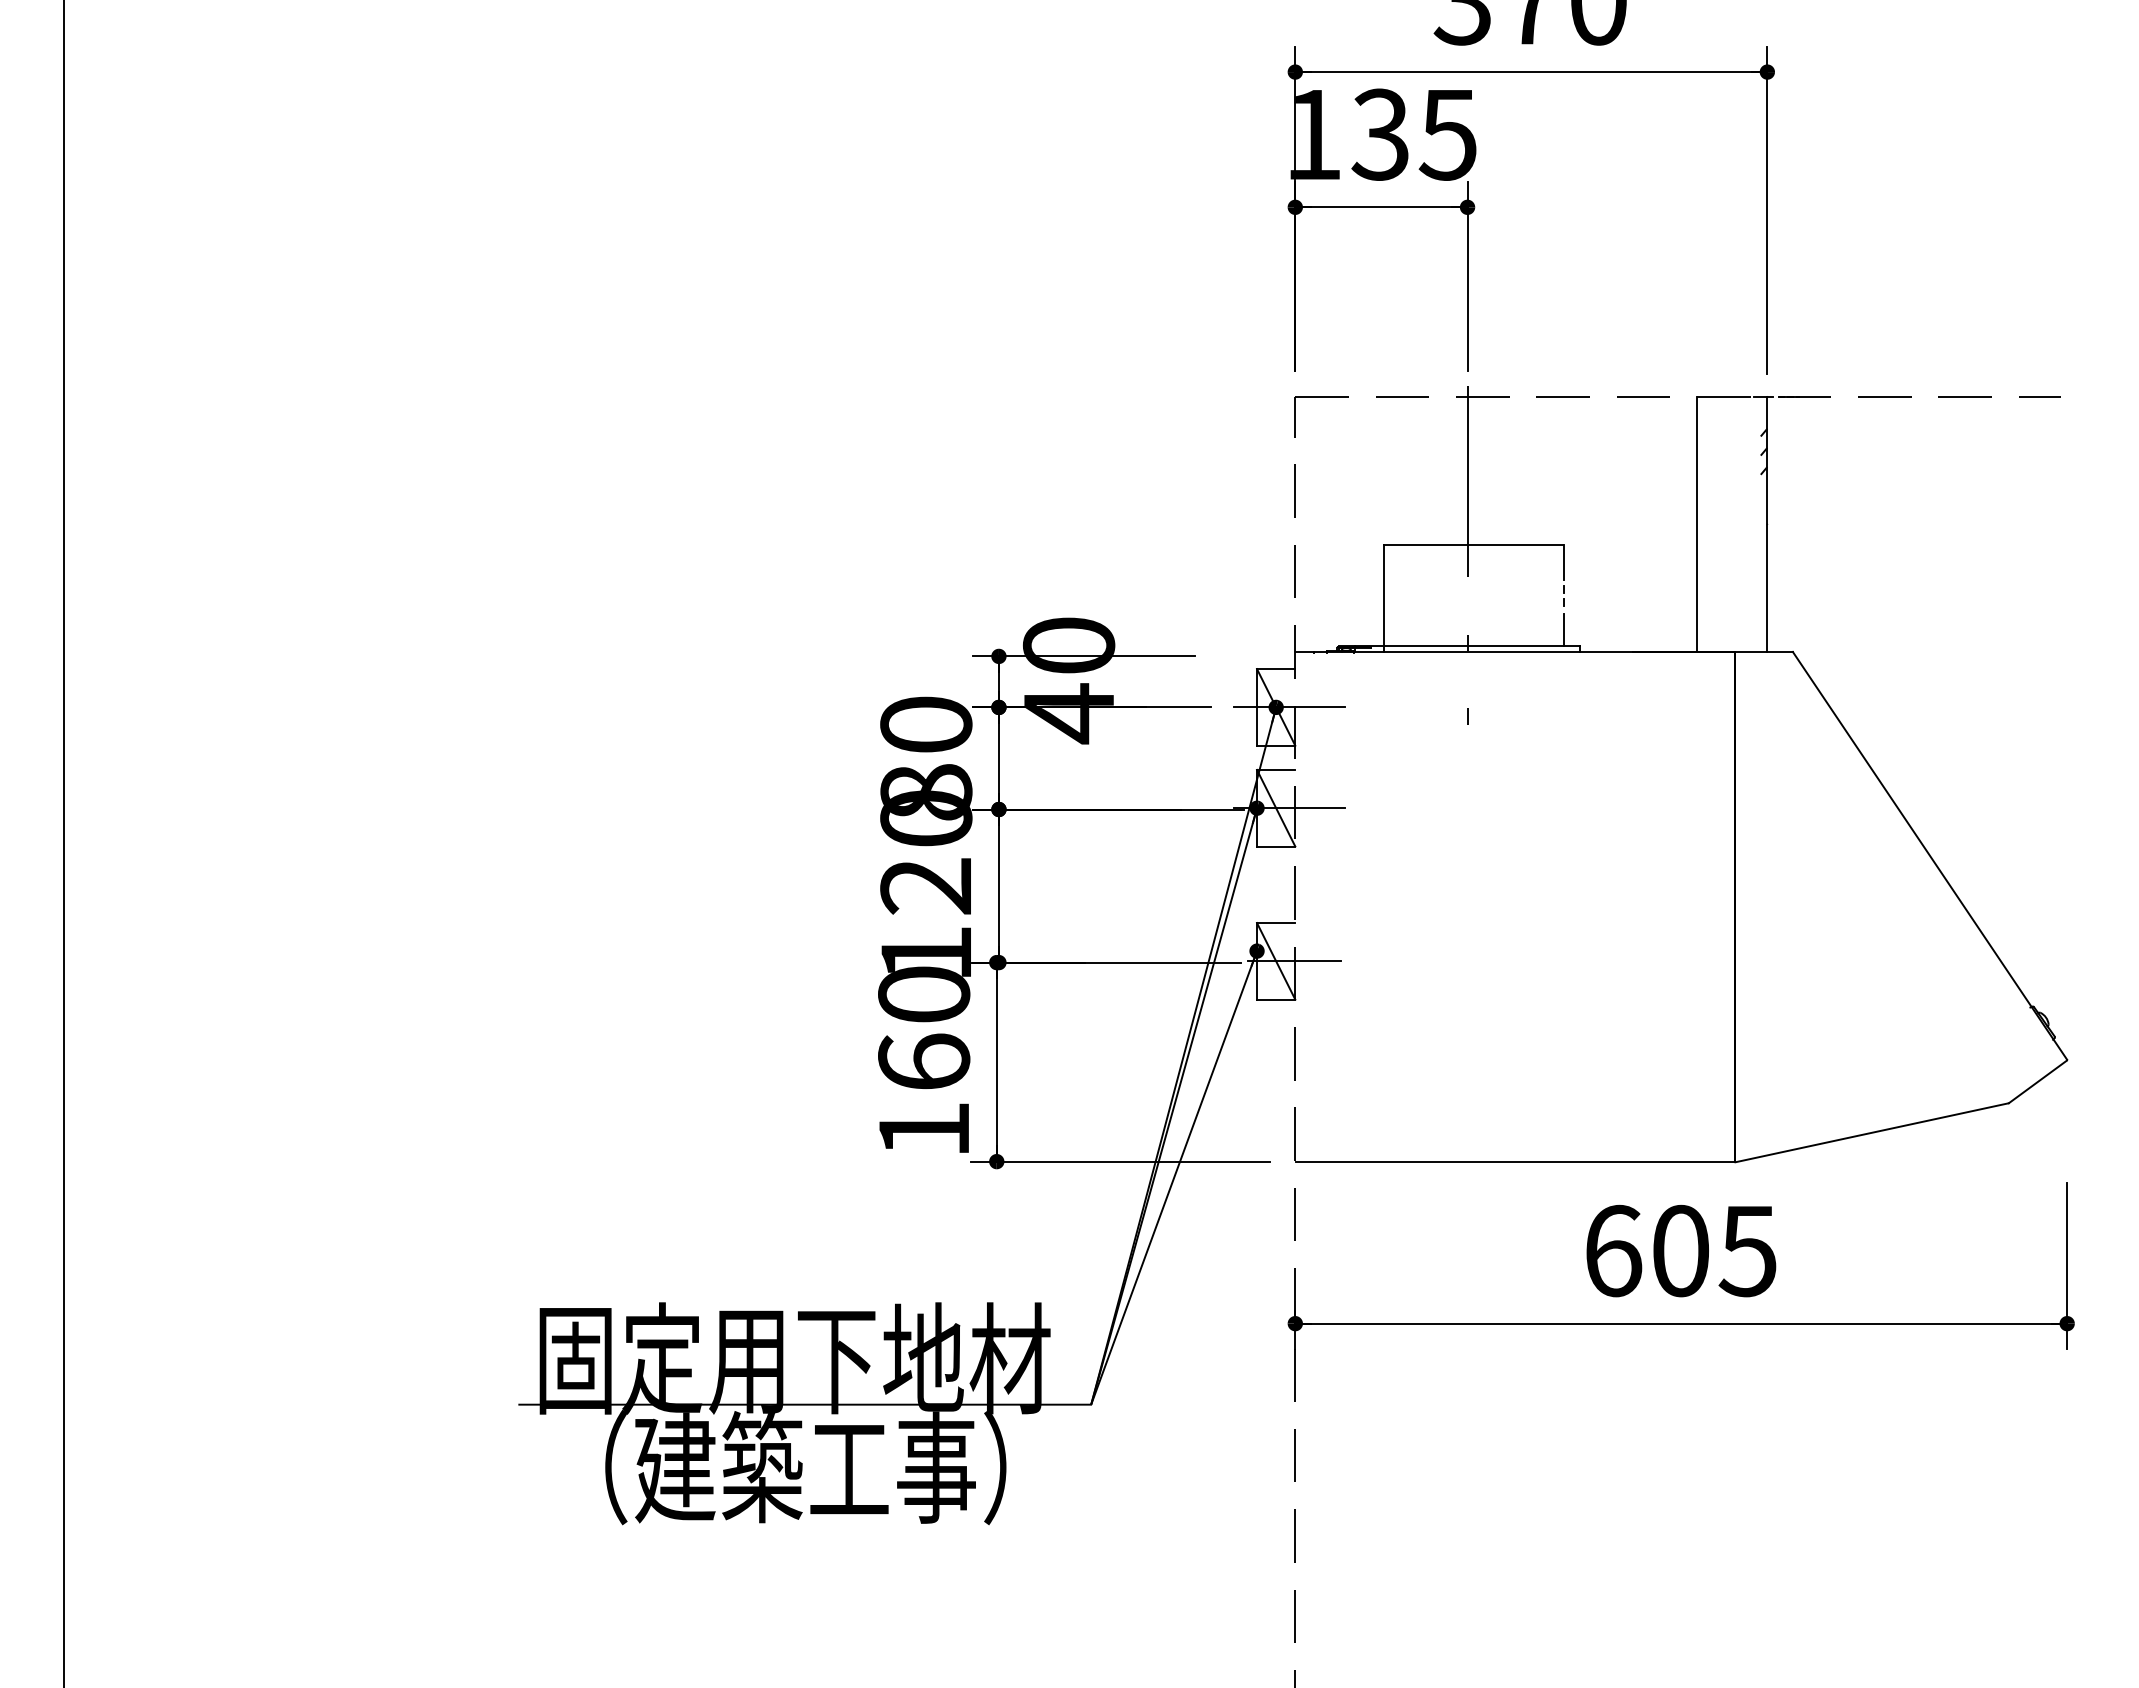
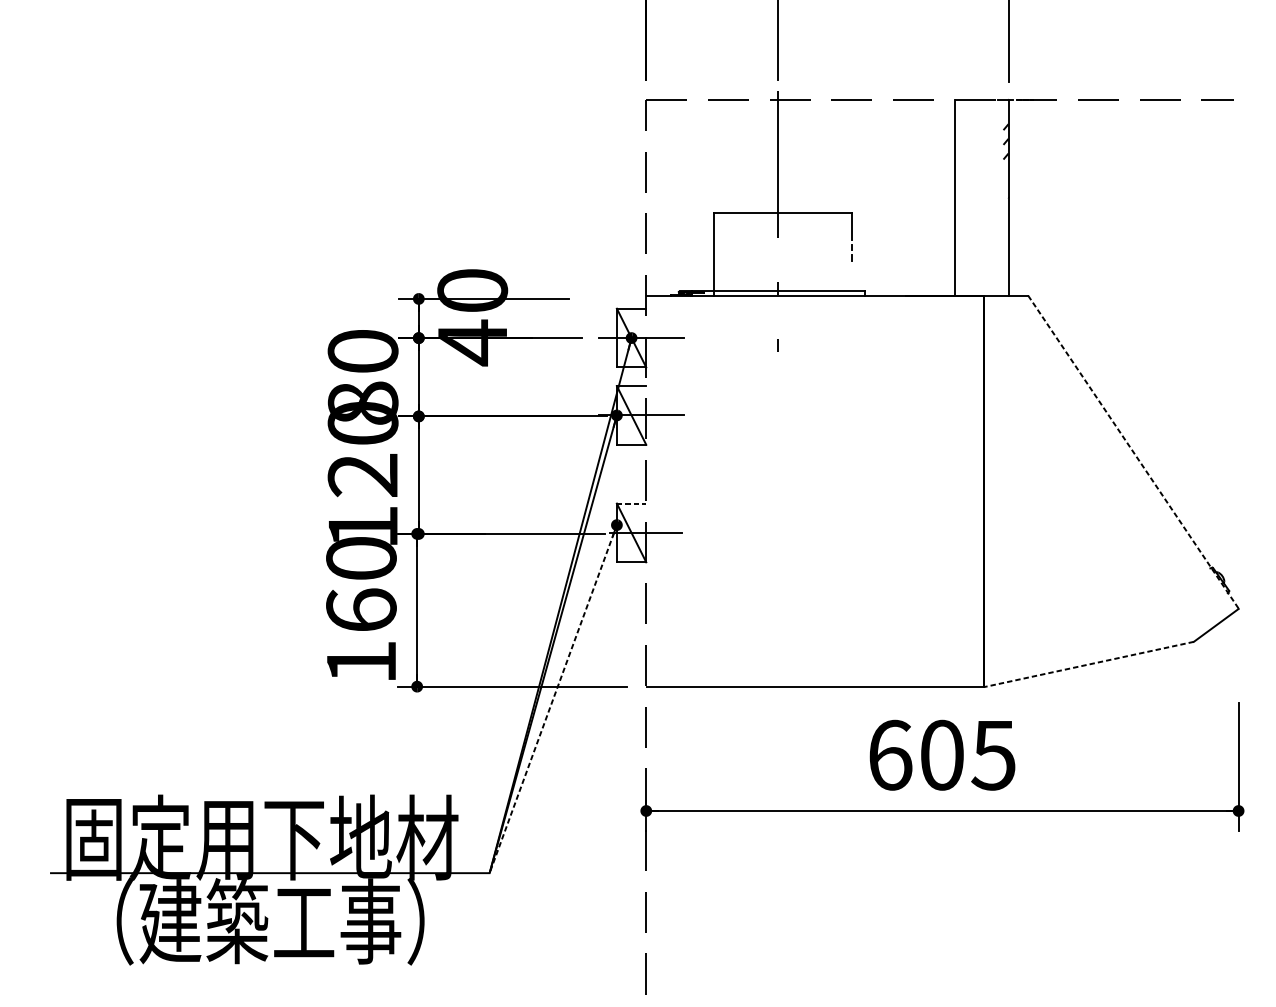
line: (1563, 629) -> (852, 278), removed
line: (1929, 855) -> (1132, 451), solid -> dashed
line: (1276, 923) -> (631, 503), solid -> dashed
line: (1872, 1132) -> (1089, 664), solid -> dashed
line: (1173, 1178) -> (552, 699), solid -> dashed

